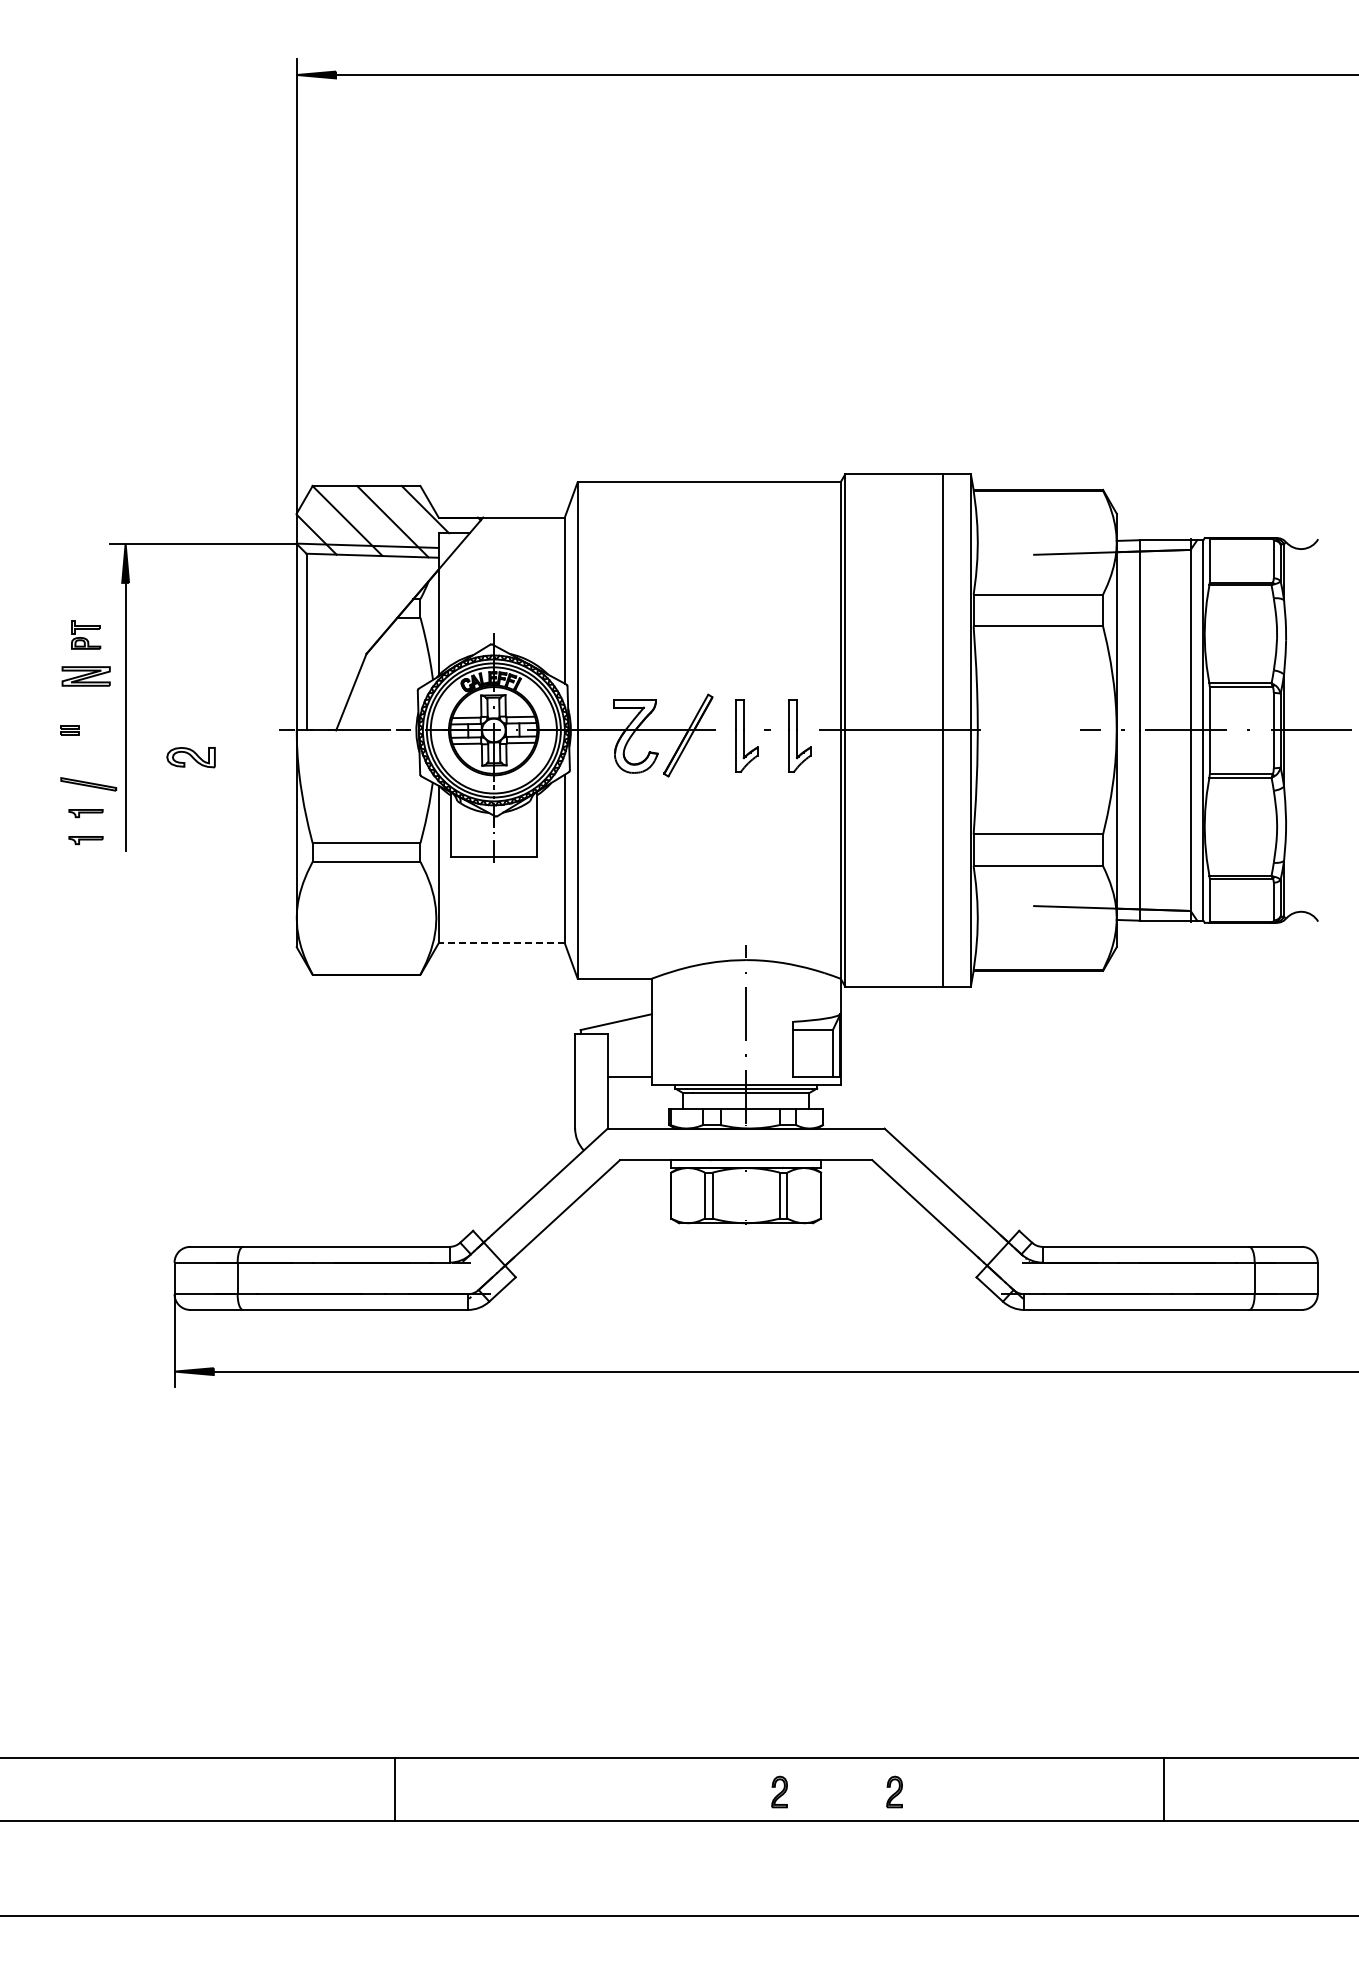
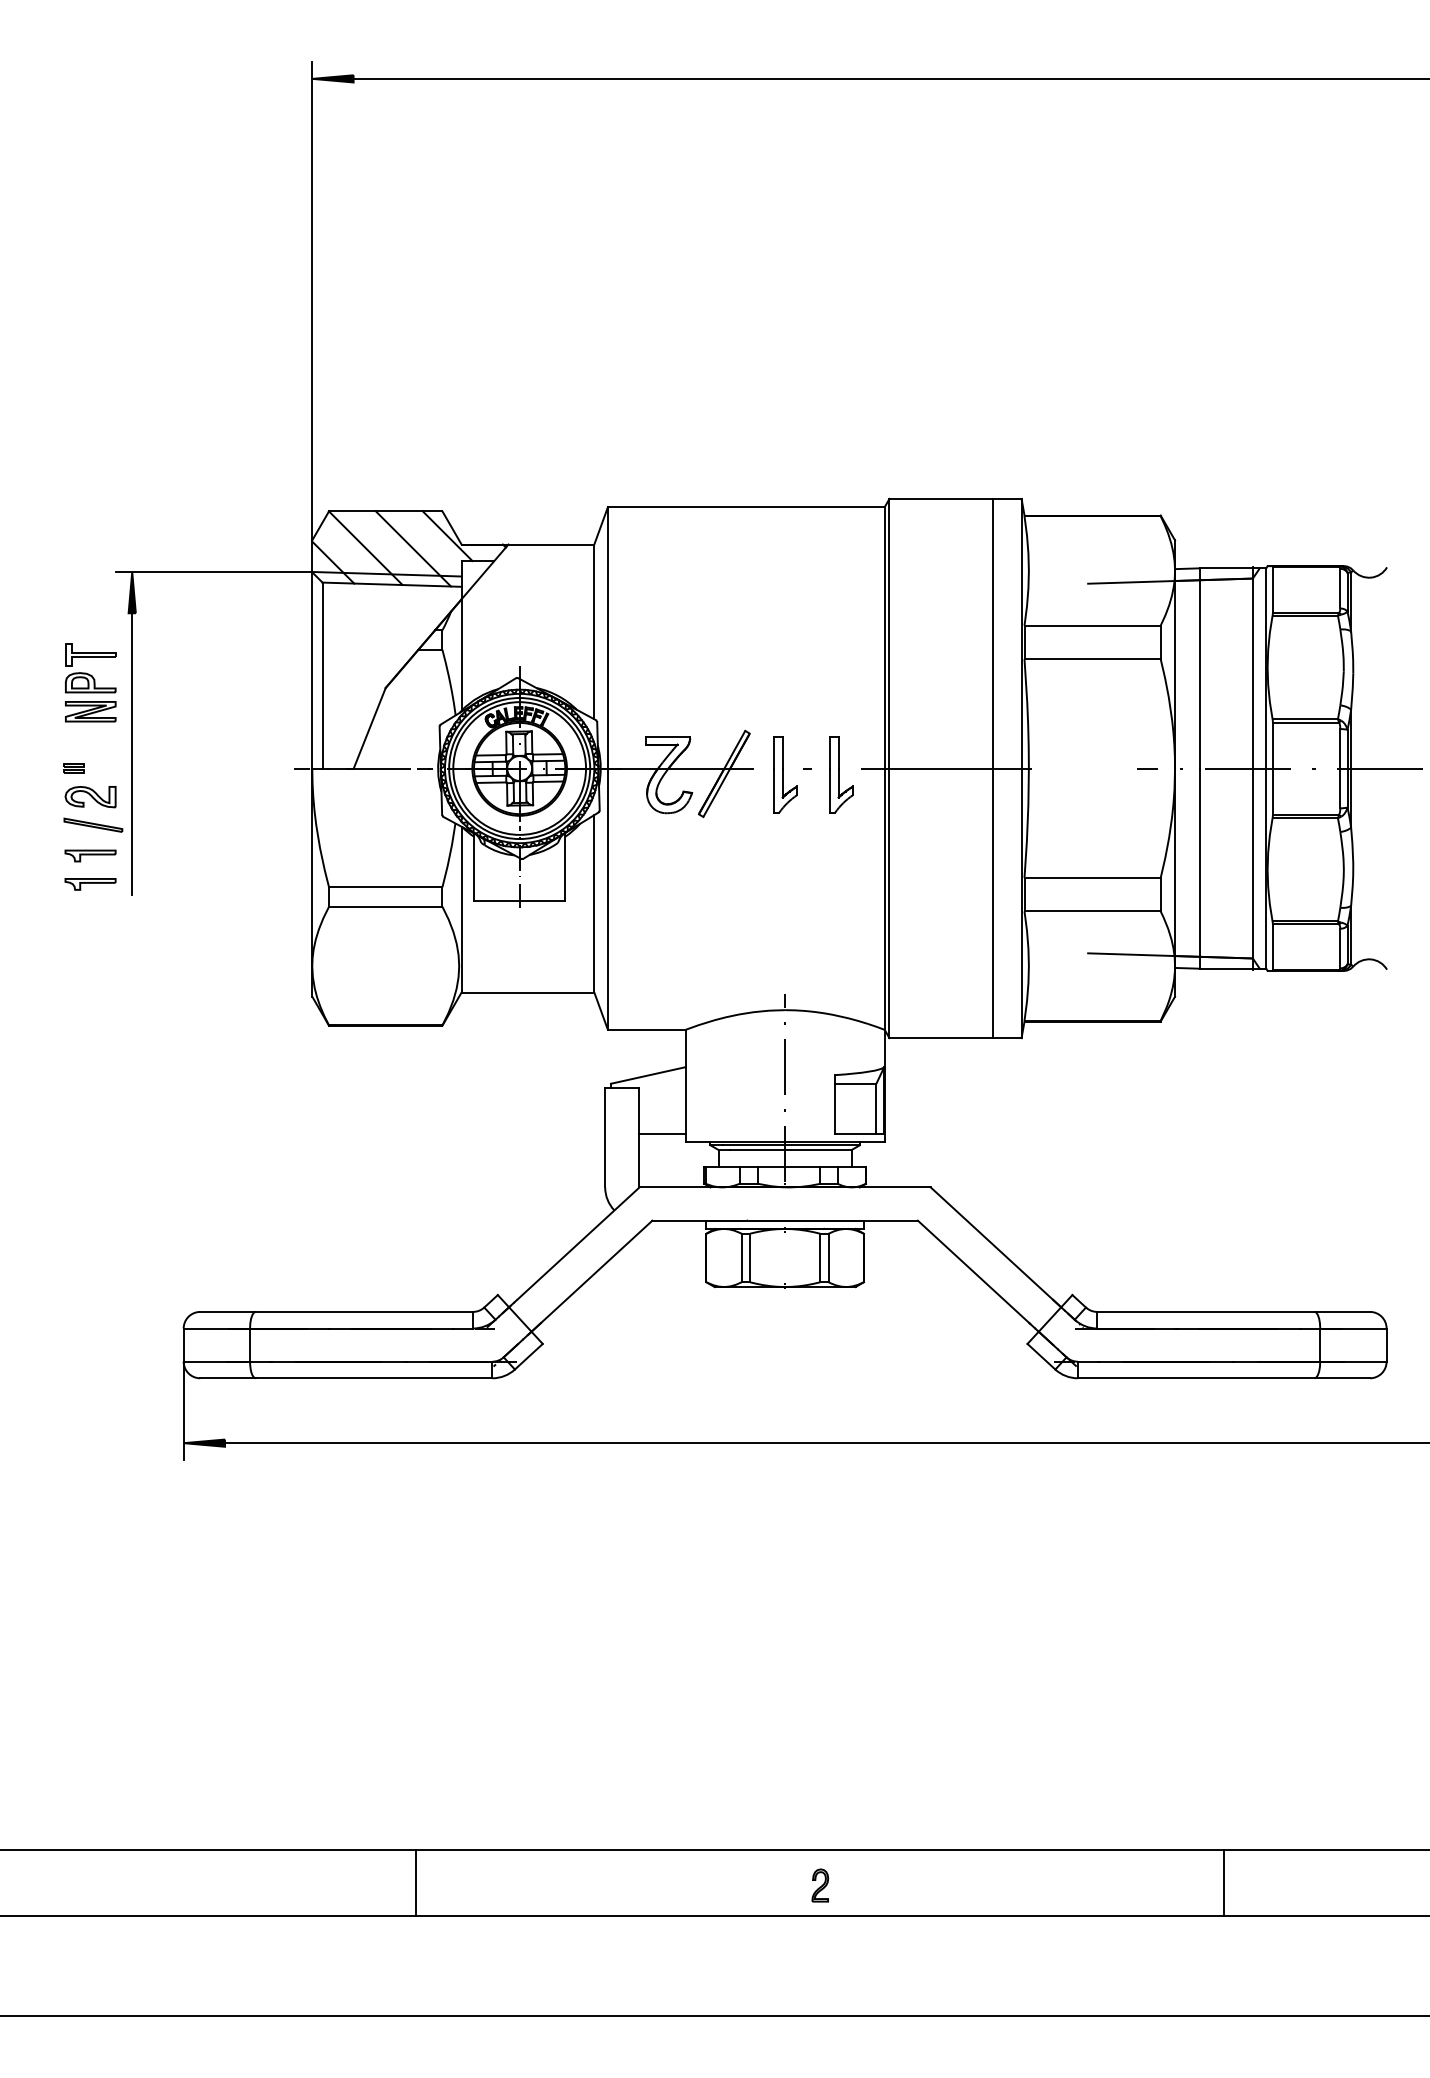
part: (85, 634) -> (89, 667), size x1.67
part: (190, 757) -> (89, 796), moved
part: (85, 813) -> (89, 855), size x1.43
part: (85, 840) -> (89, 884), size x1.43
line: (501, 943) -> (527, 992), dashed -> solid
part: (894, 1791) -> (941, 1884), removed

